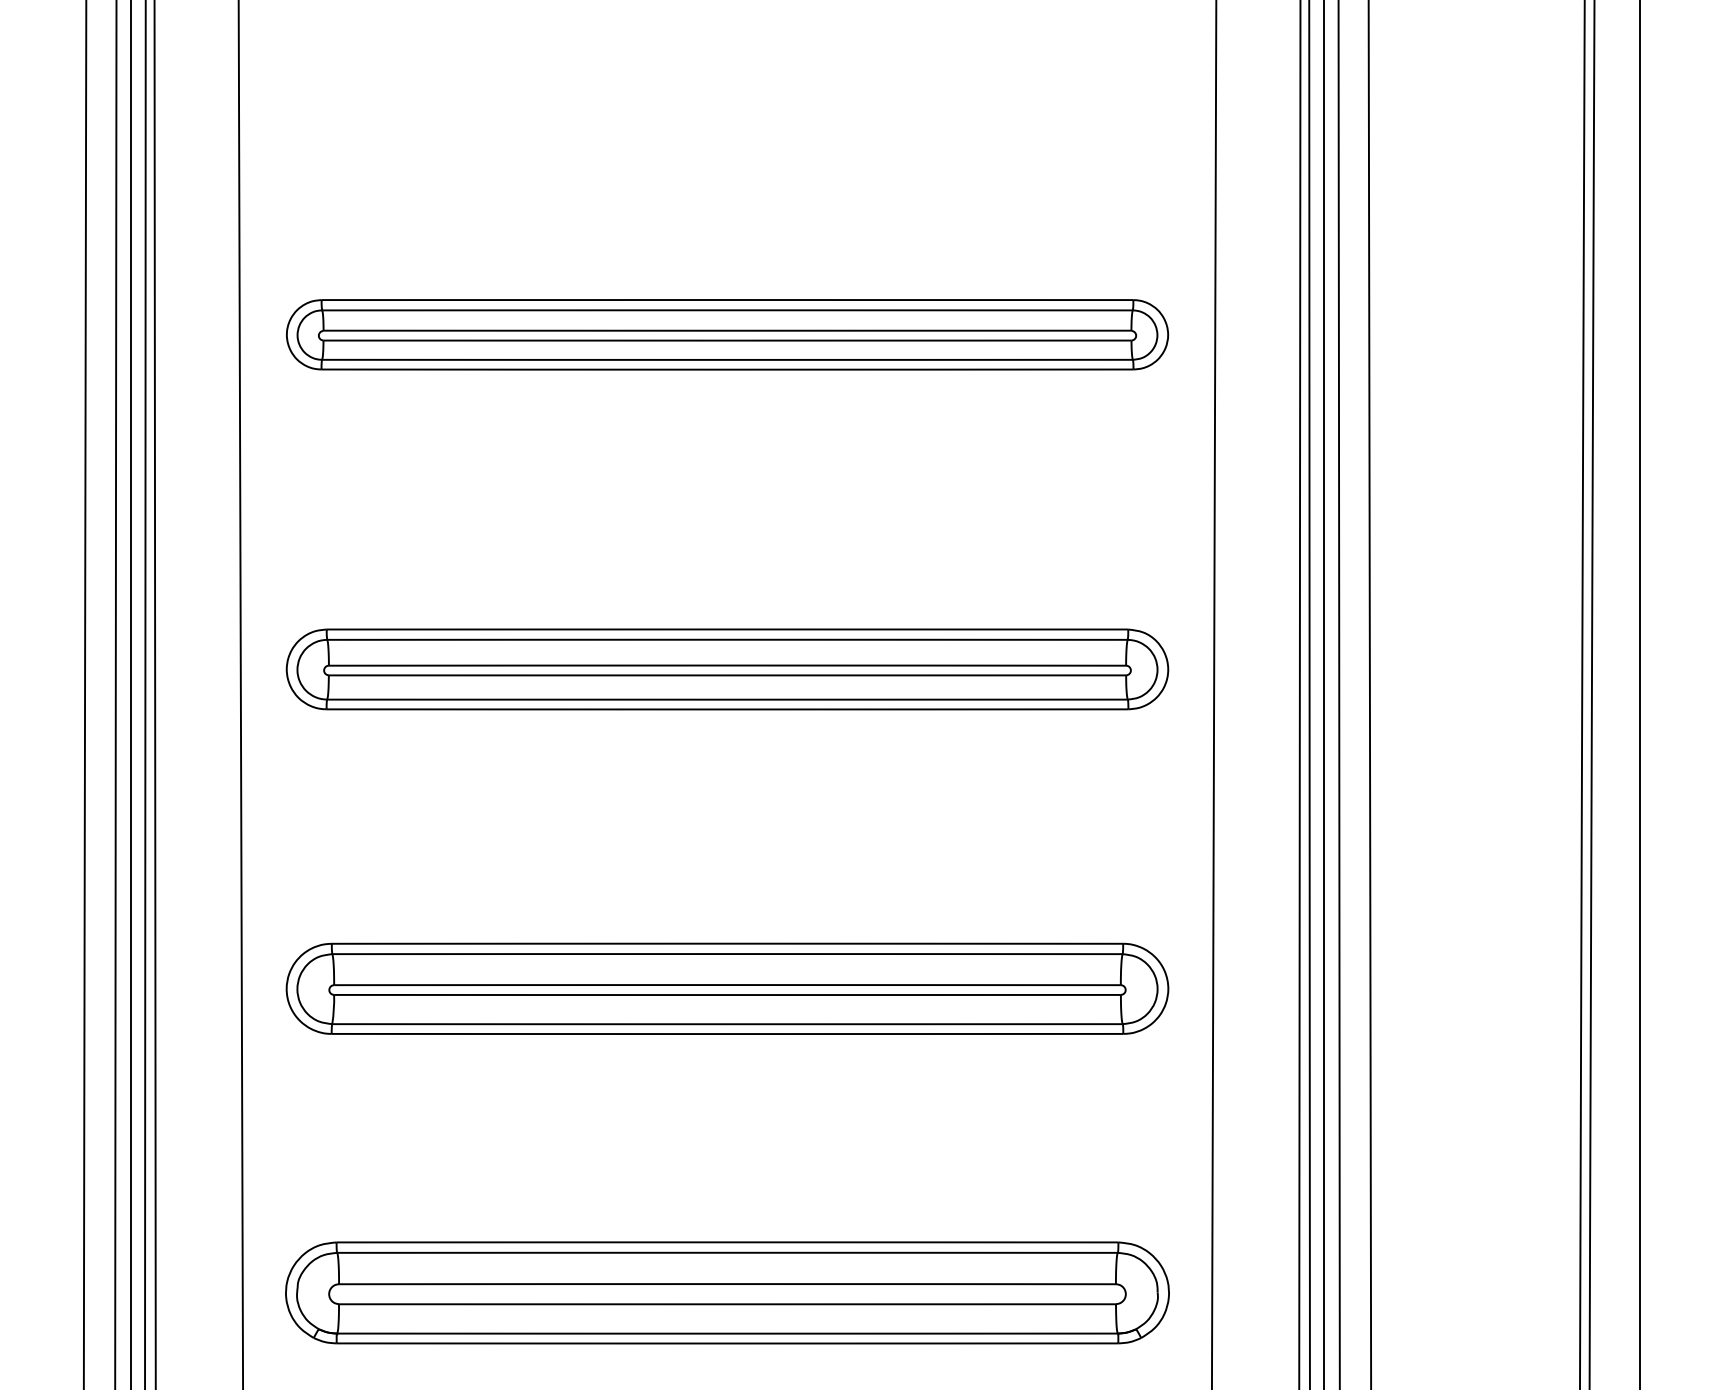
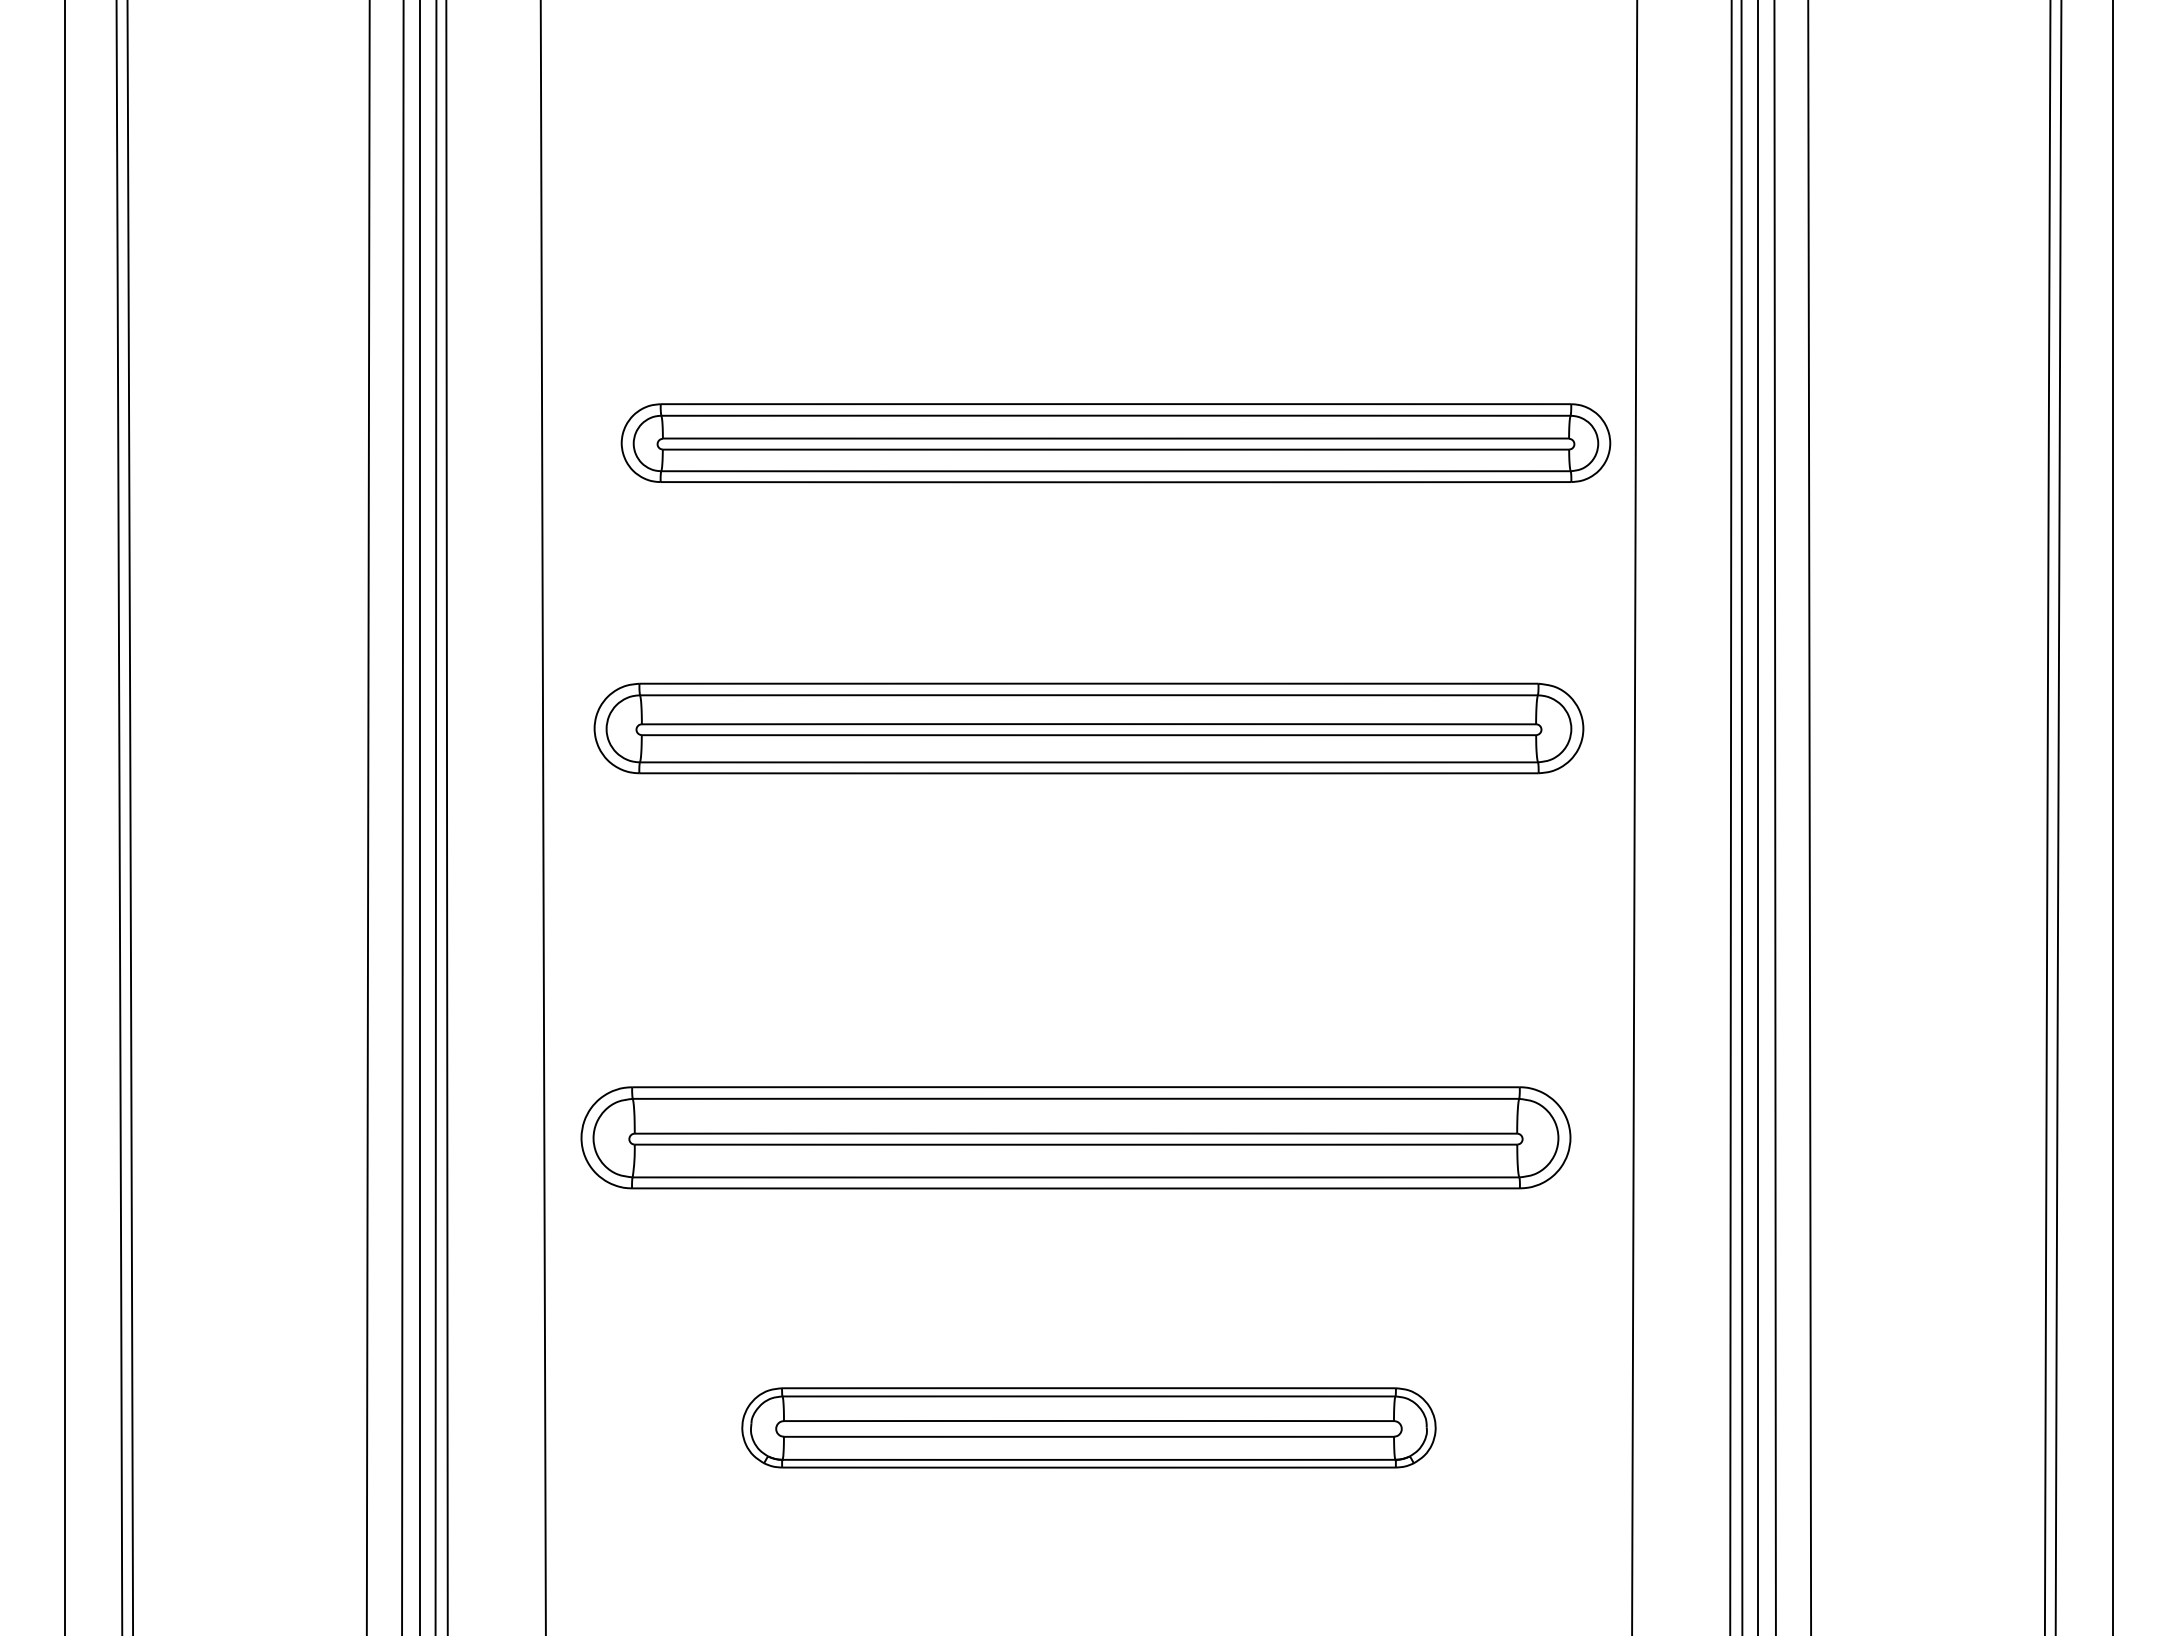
part: (727, 335) -> (1115, 443), moved
part: (727, 988) -> (1075, 1137), moved
part: (727, 1292) -> (1088, 1427), size x0.7

